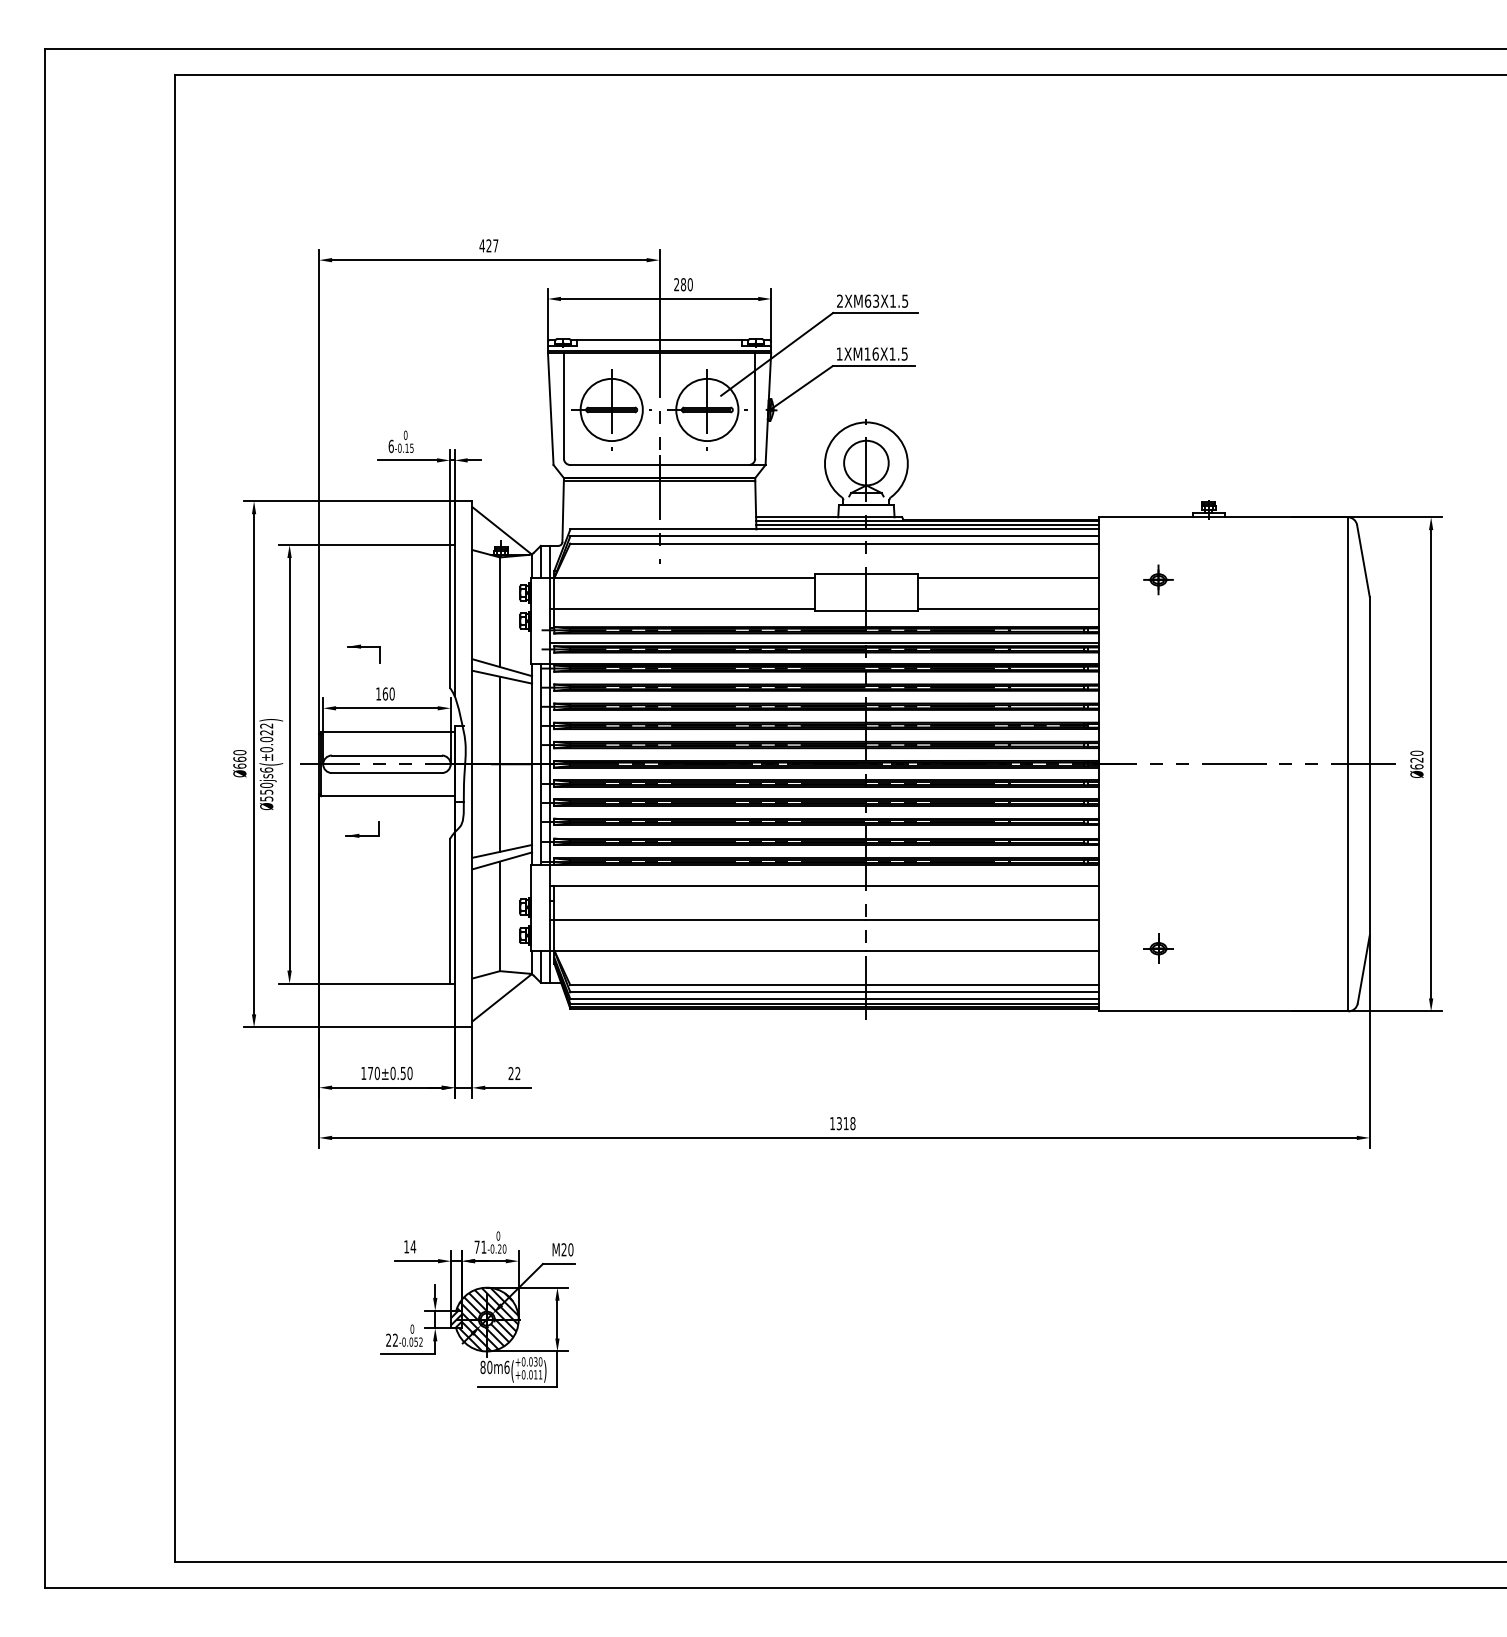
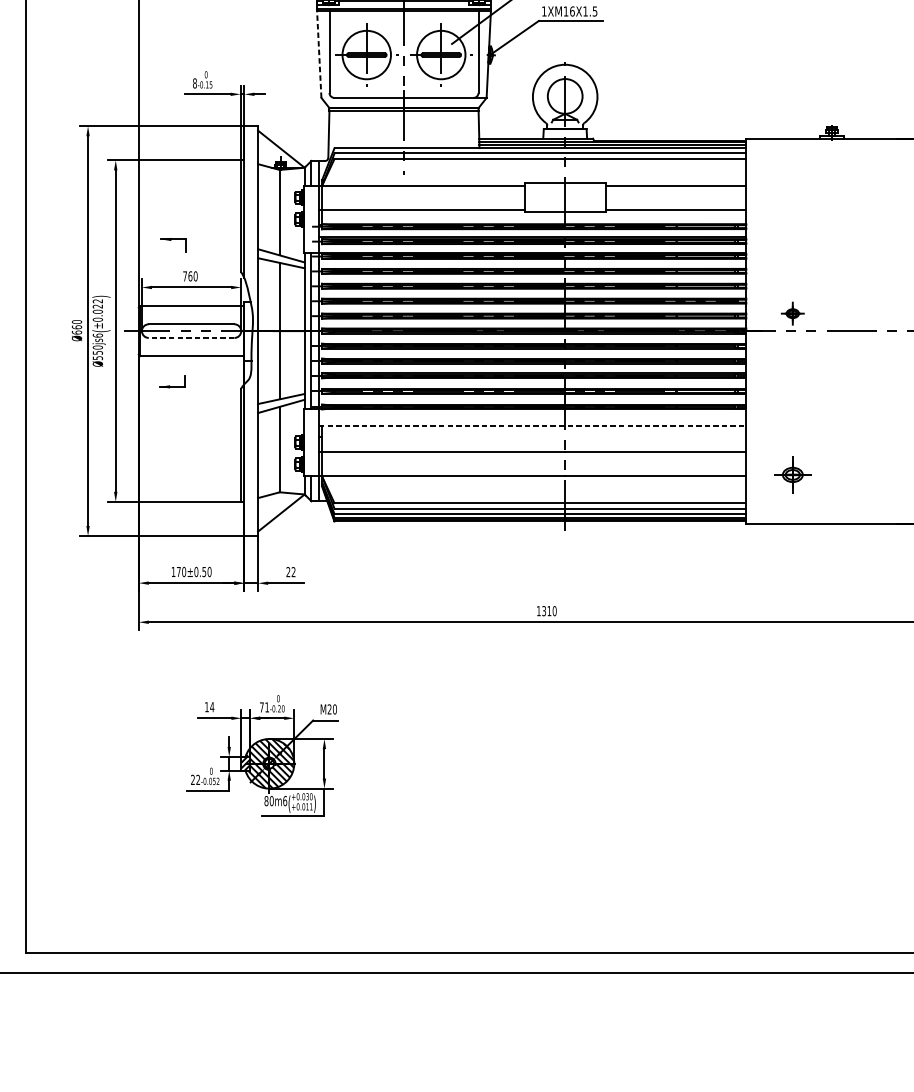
line: (550, 408) -> (319, 53), solid -> dashed
text: (390, 445) -> (194, 82), 6 -> 8
part: (1158, 579) -> (792, 313), moved
text: (378, 693) -> (185, 275), 160 -> 760
line: (386, 773) -> (191, 338), solid -> dashed
line: (825, 885) -> (533, 425), solid -> dashed
part: (1158, 948) -> (792, 474), size x1.6
text: (852, 1123) -> (554, 611), 1318 -> 1310

